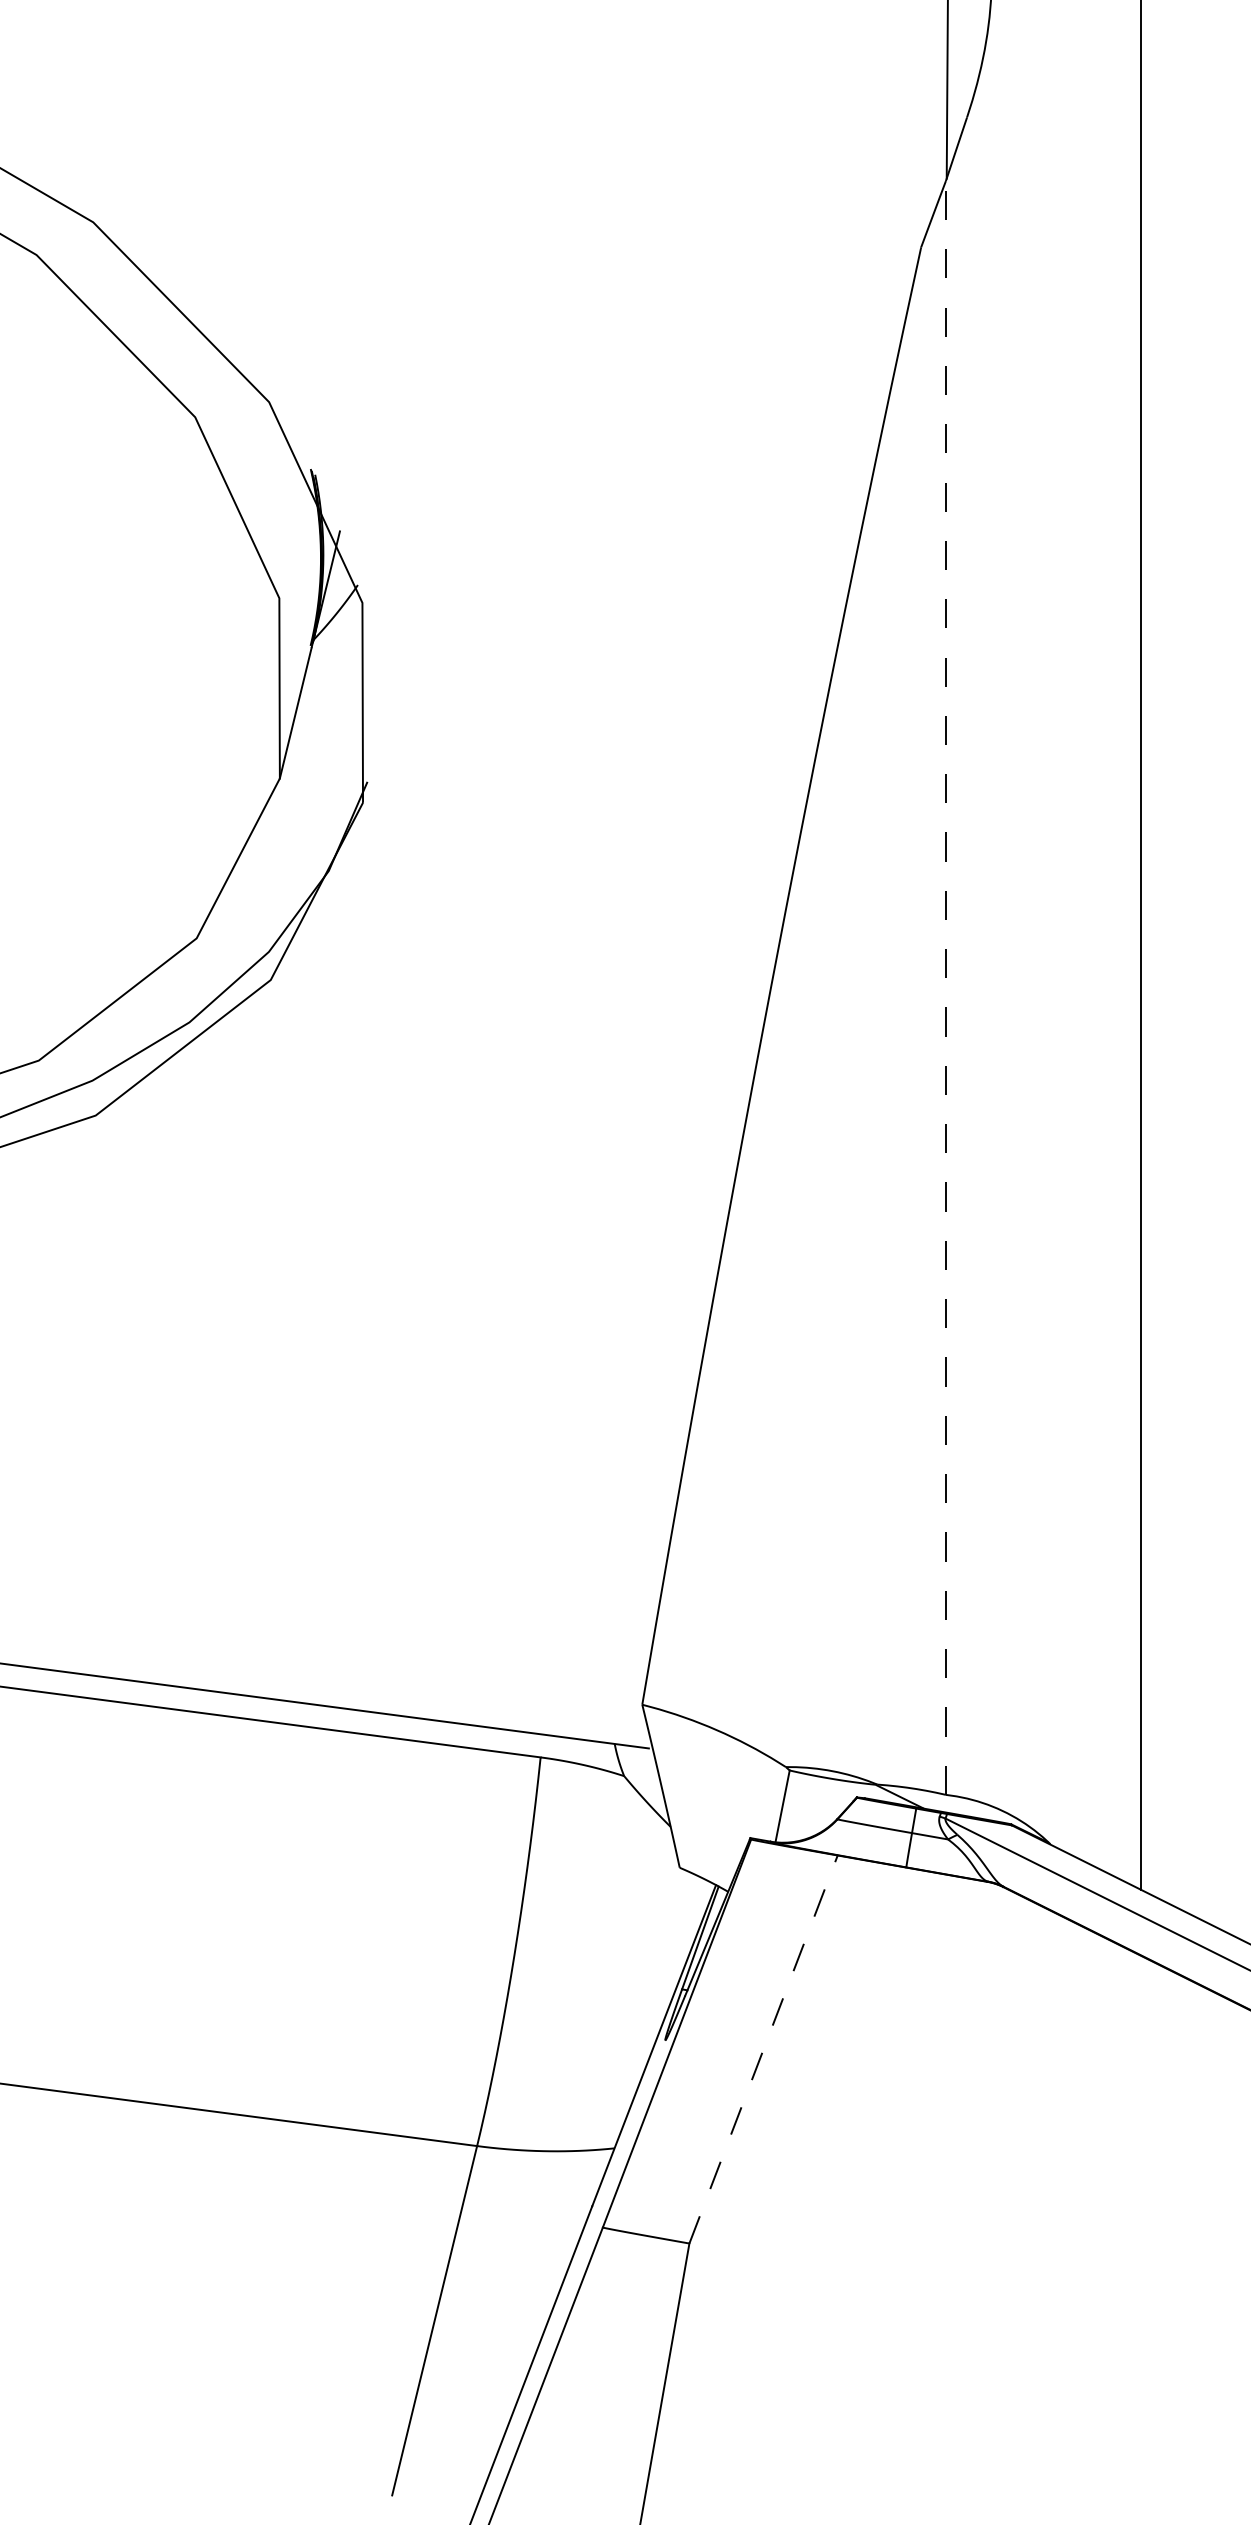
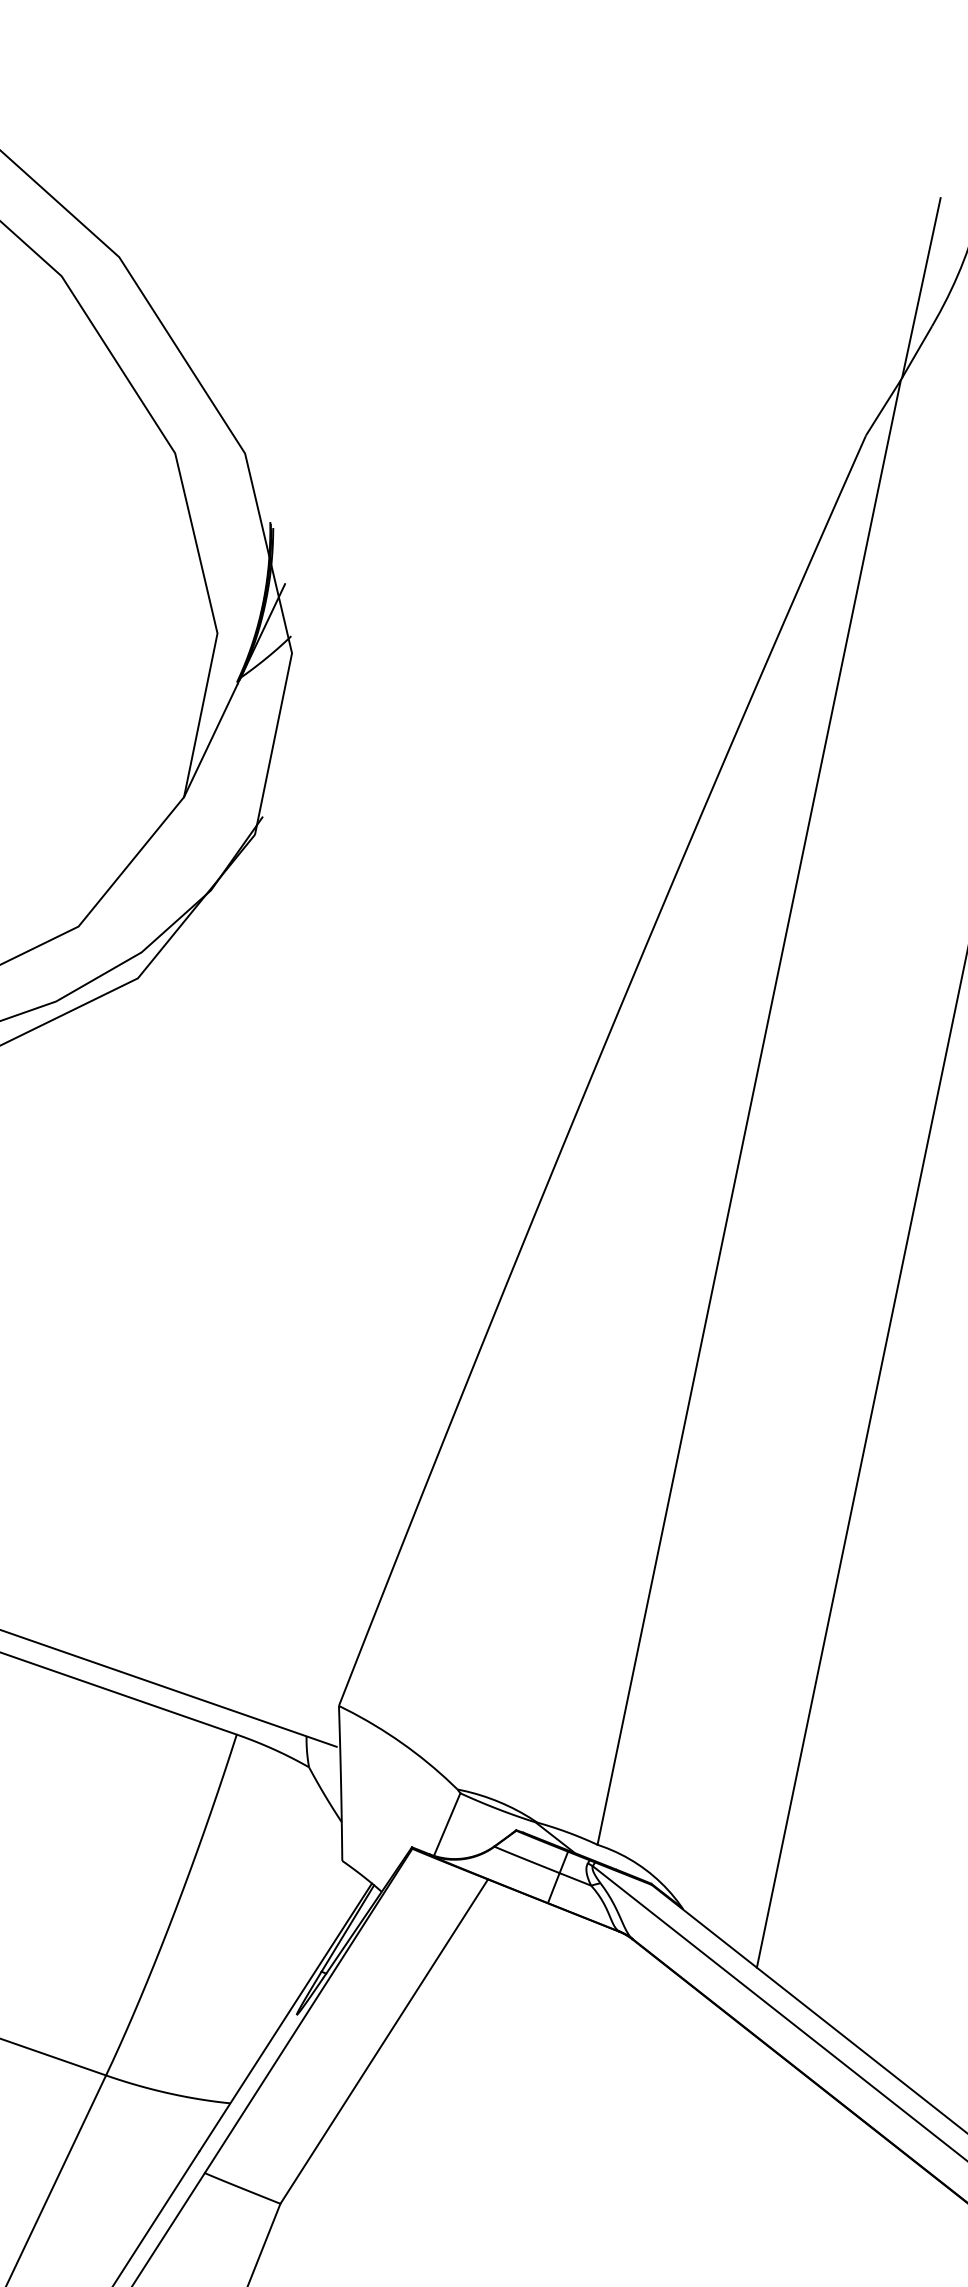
line: (945, 987) -> (748, 1111), dashed -> solid
line: (763, 2049) -> (384, 2041), dashed -> solid

